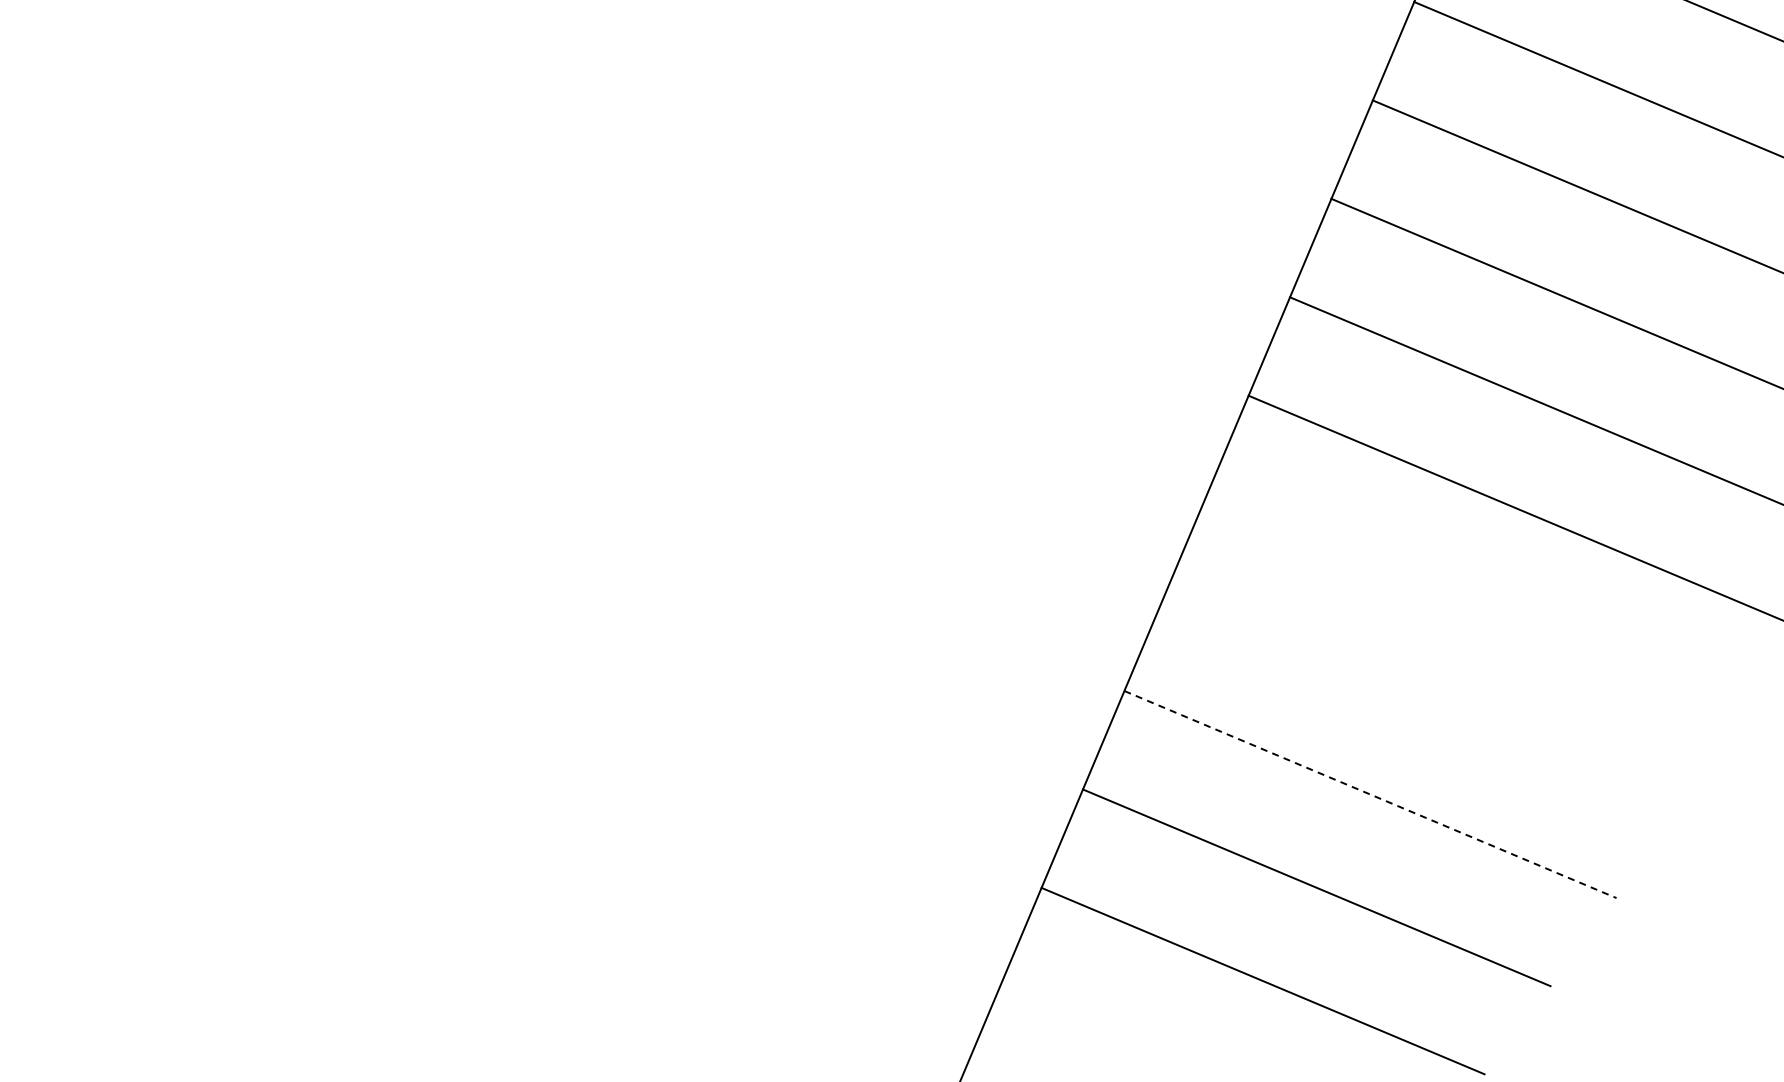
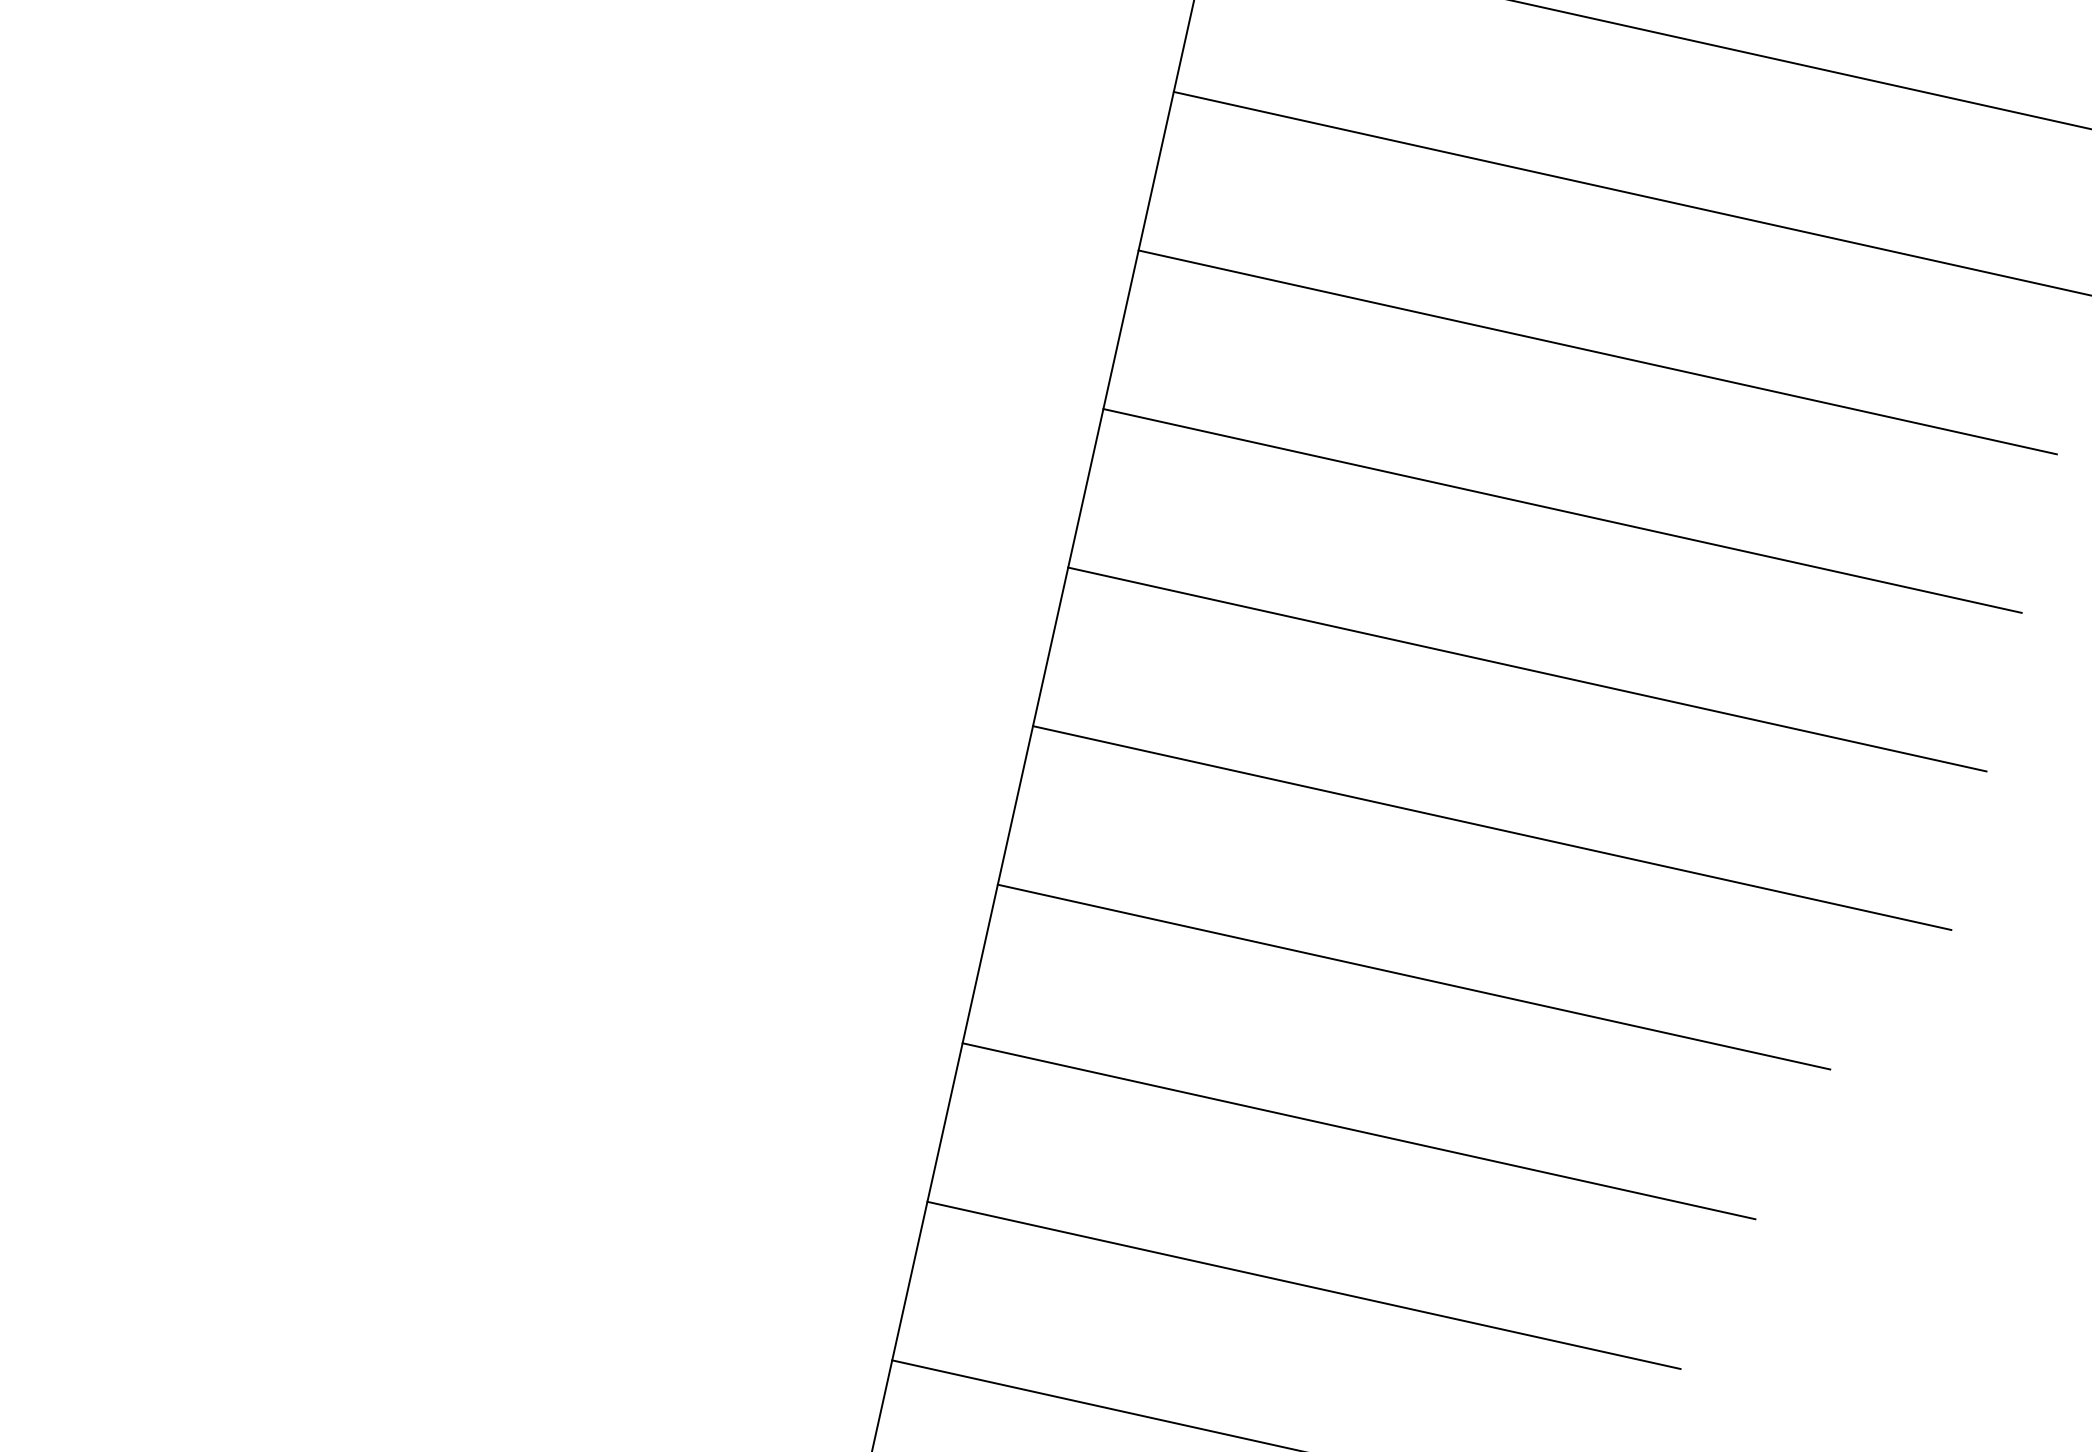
line: (1492, 614) -> (1492, 828), added
line: (1423, 701) -> (1413, 977), added
line: (1370, 794) -> (1359, 1131), dashed -> solid

